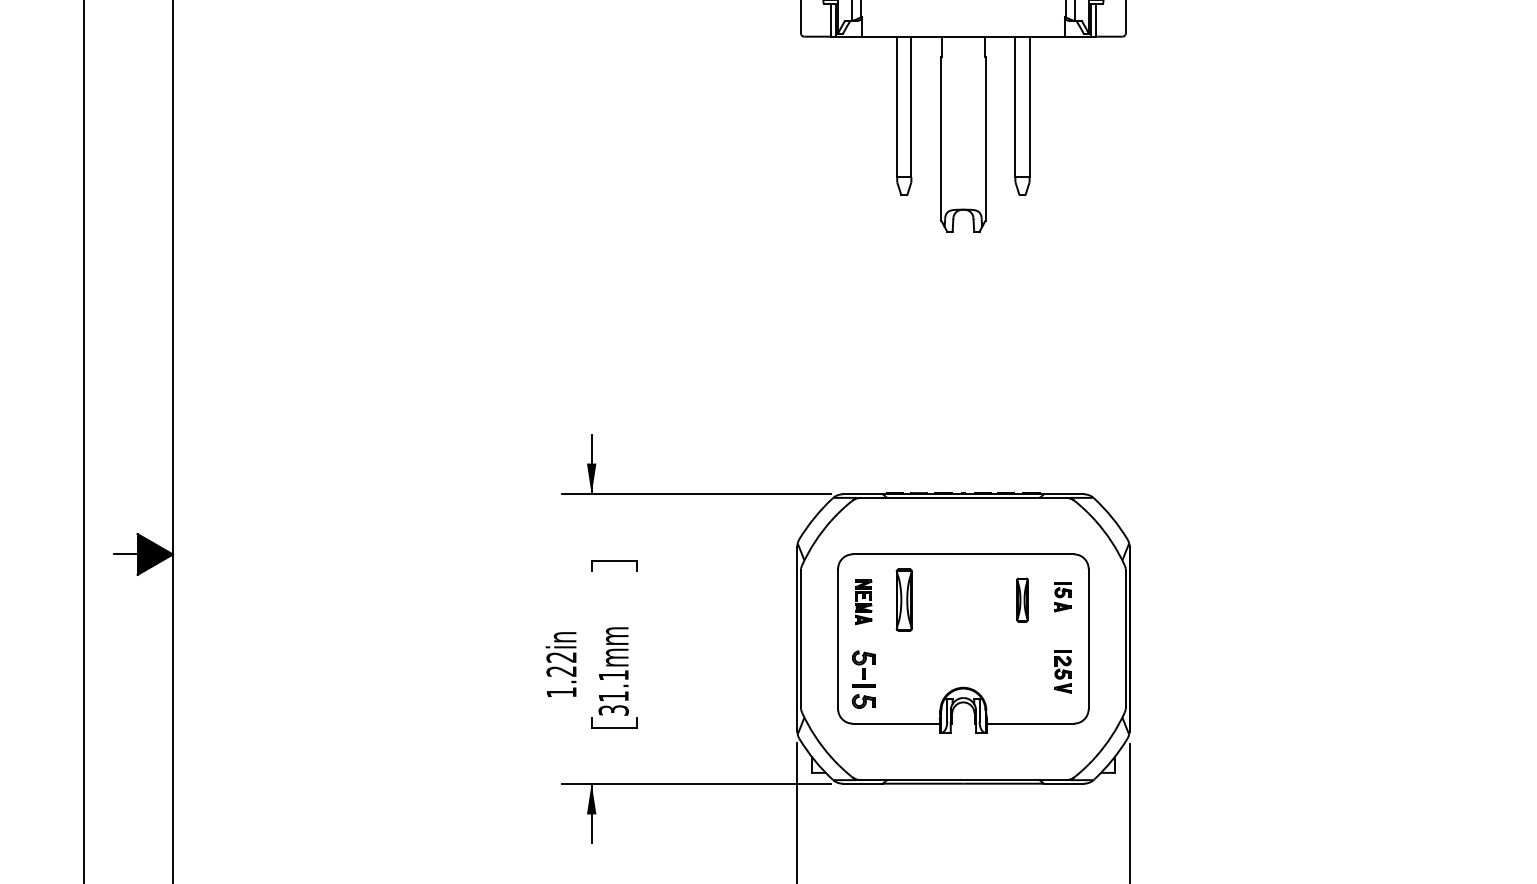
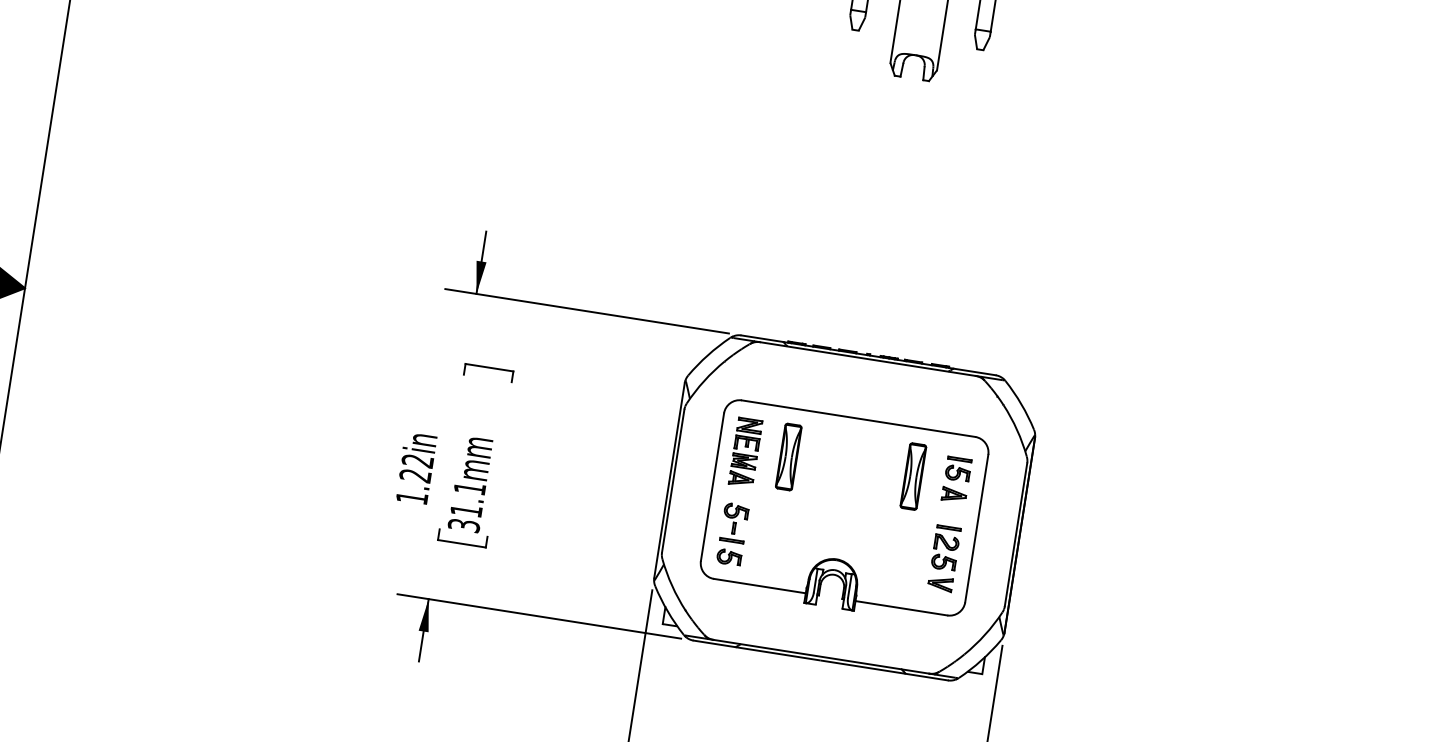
part: (1062, 597) -> (955, 480), size x1.43
part: (1022, 599) -> (913, 476), size x1.43
part: (863, 602) -> (745, 452), size x1.43
part: (1062, 671) -> (943, 558), size x1.43

